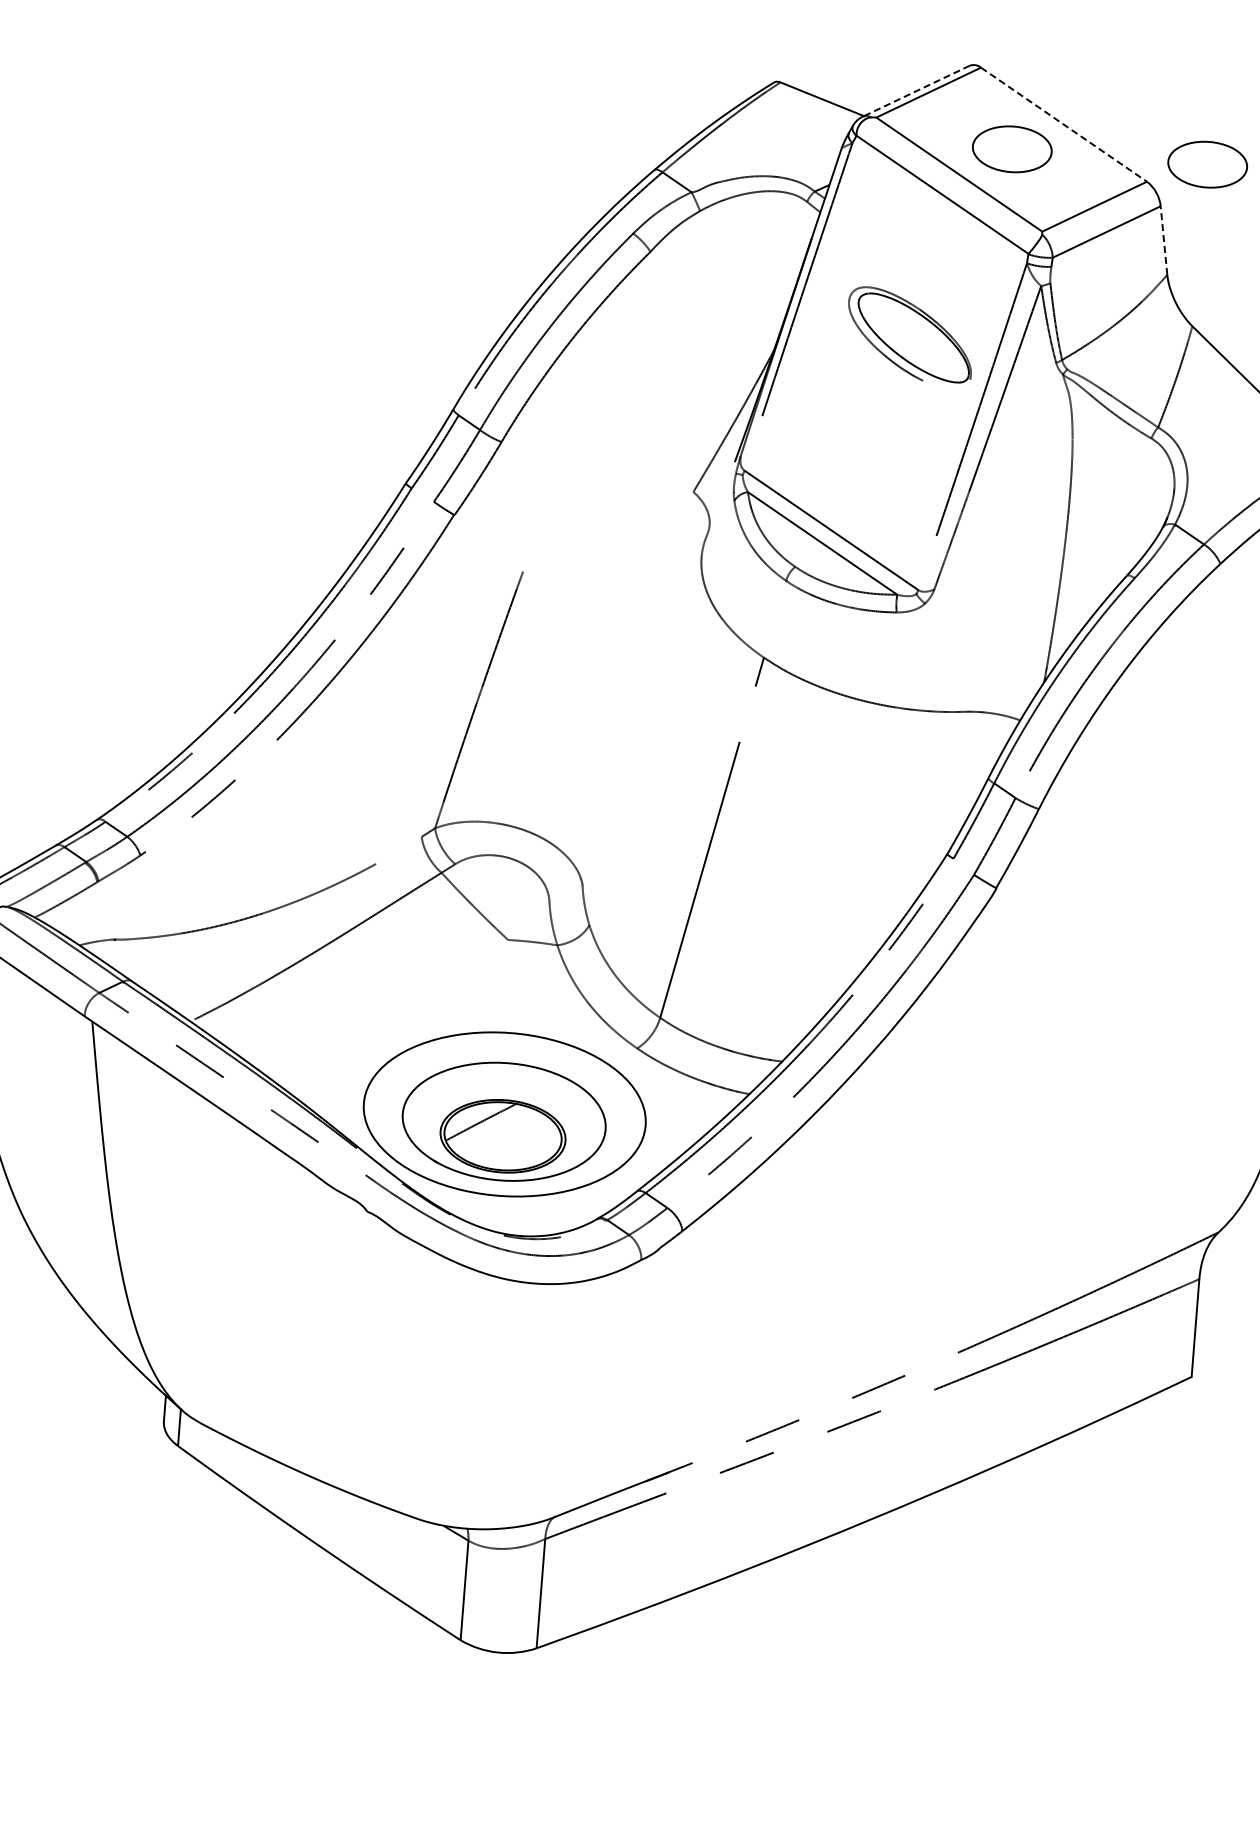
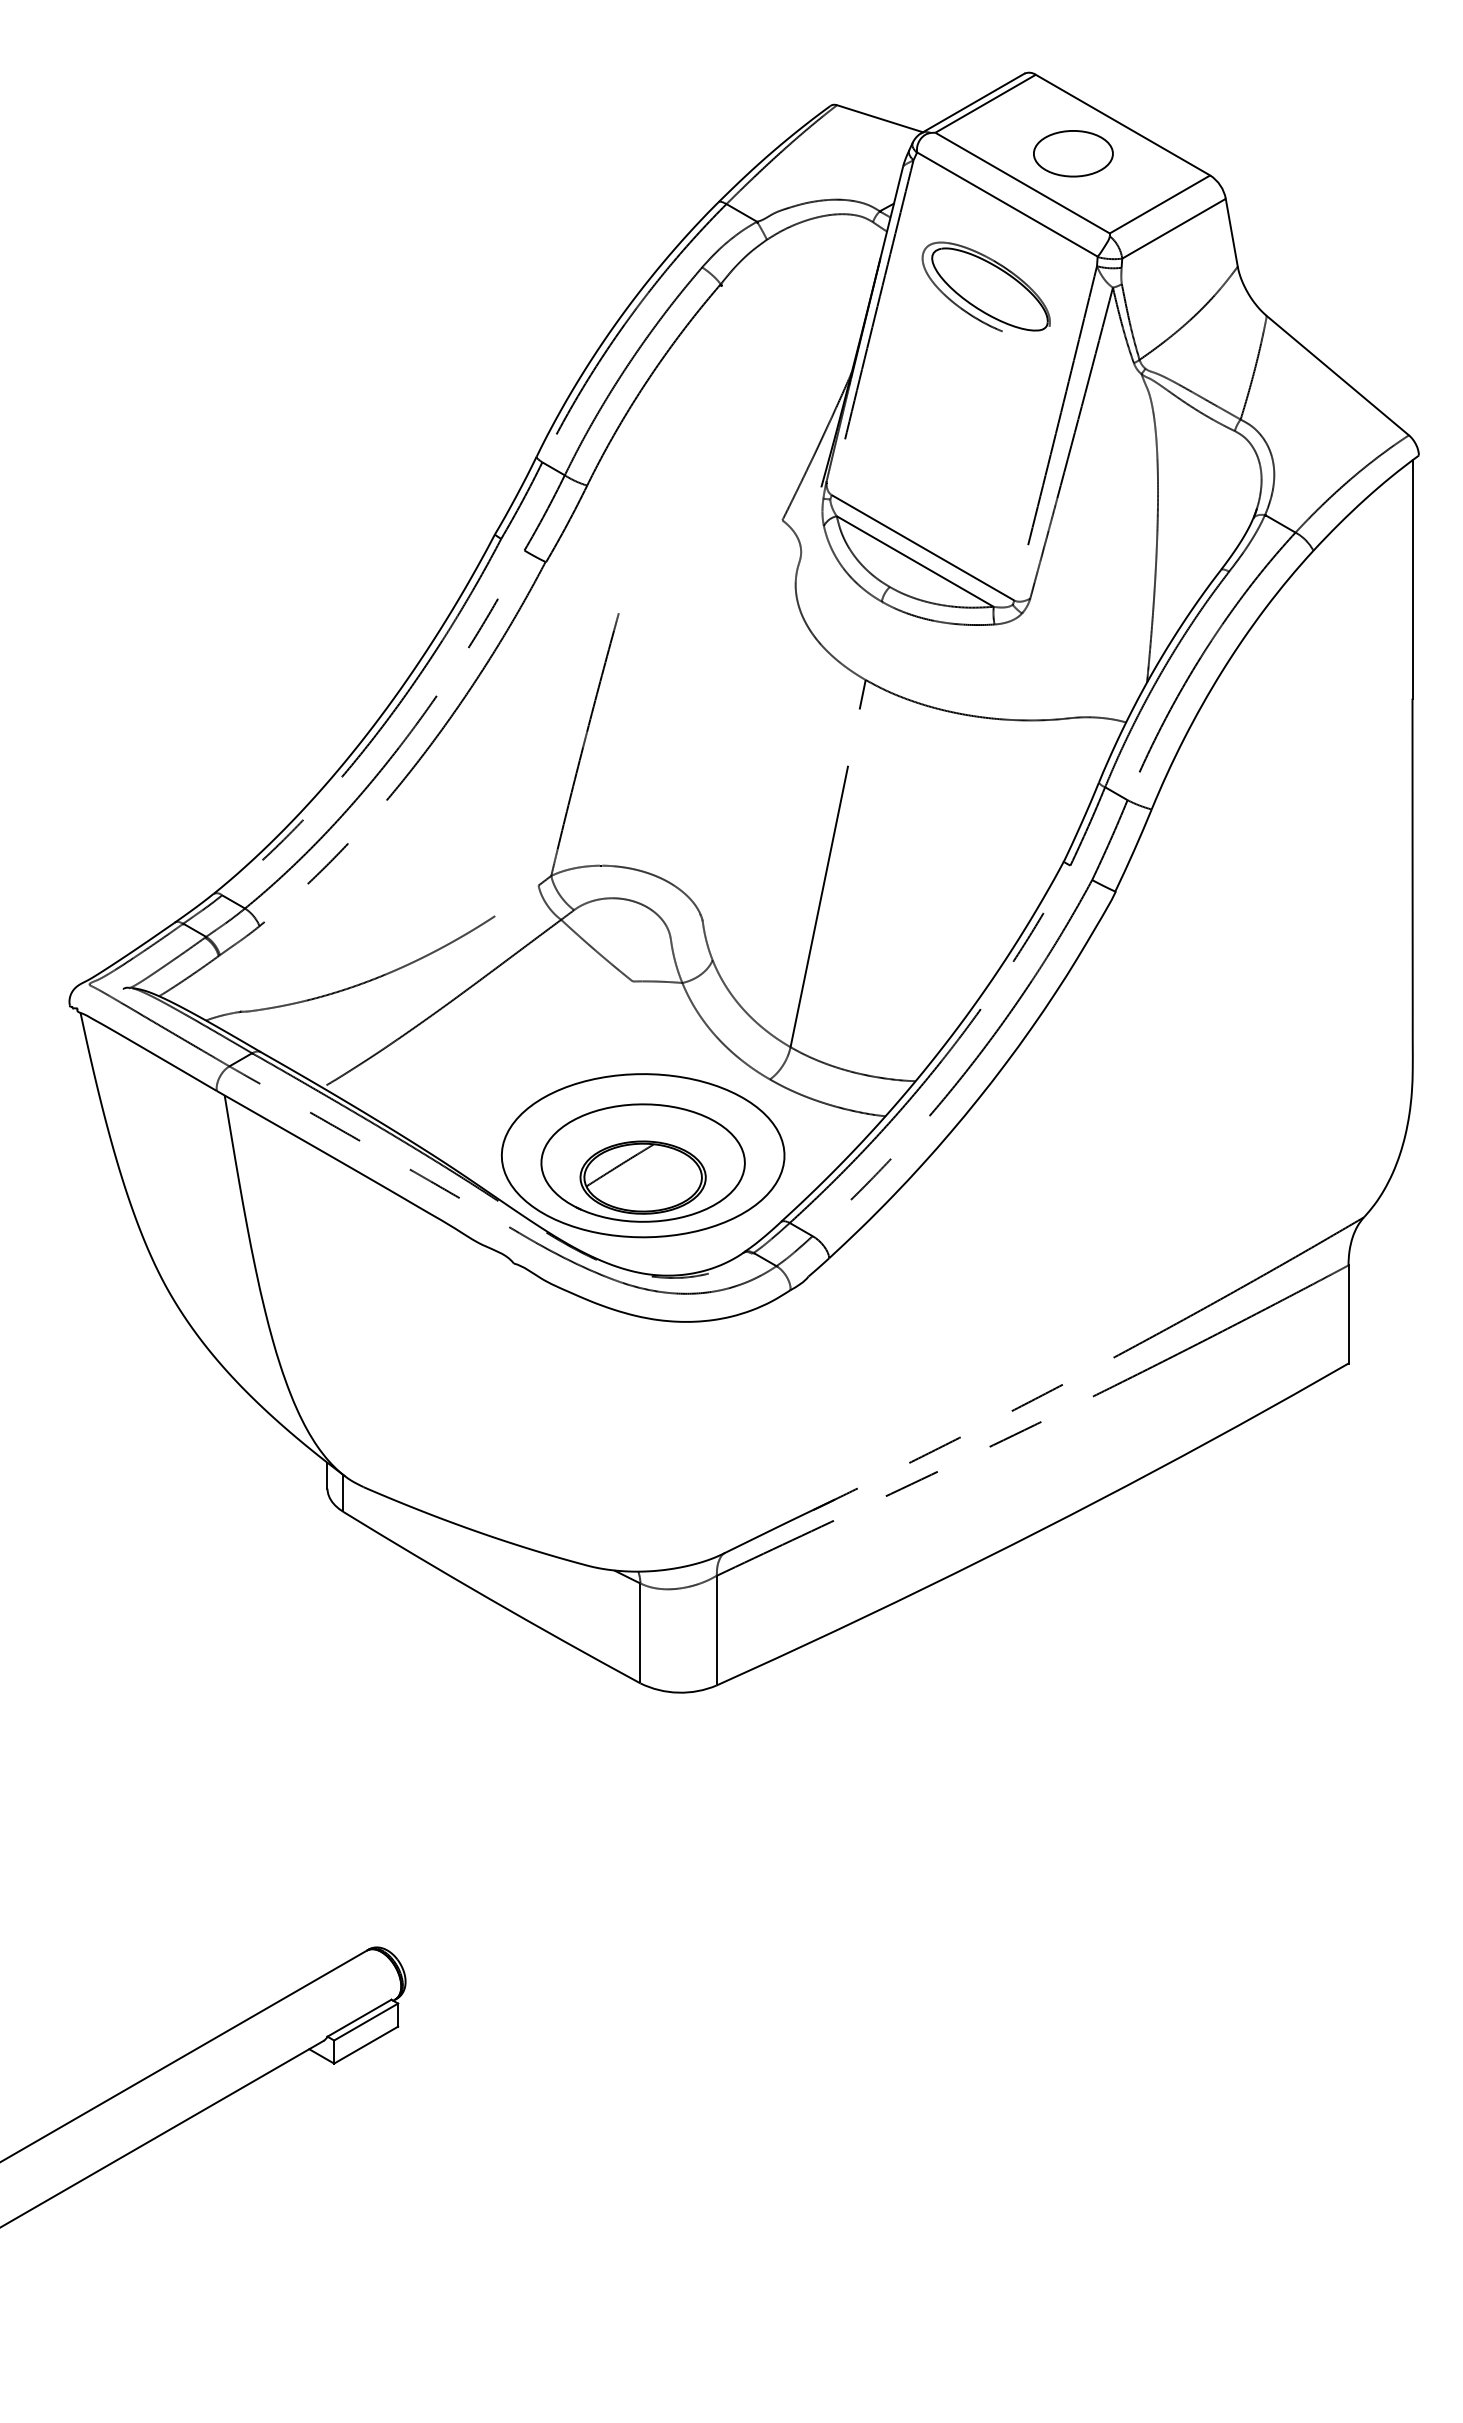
line: (915, 91) -> (972, 103), dashed -> solid
line: (1064, 125) -> (1123, 125), dashed -> solid
part: (1207, 164) -> (1269, 153), removed
line: (1163, 240) -> (1231, 232), dashed -> solid
part: (909, 334) -> (985, 286), moved

